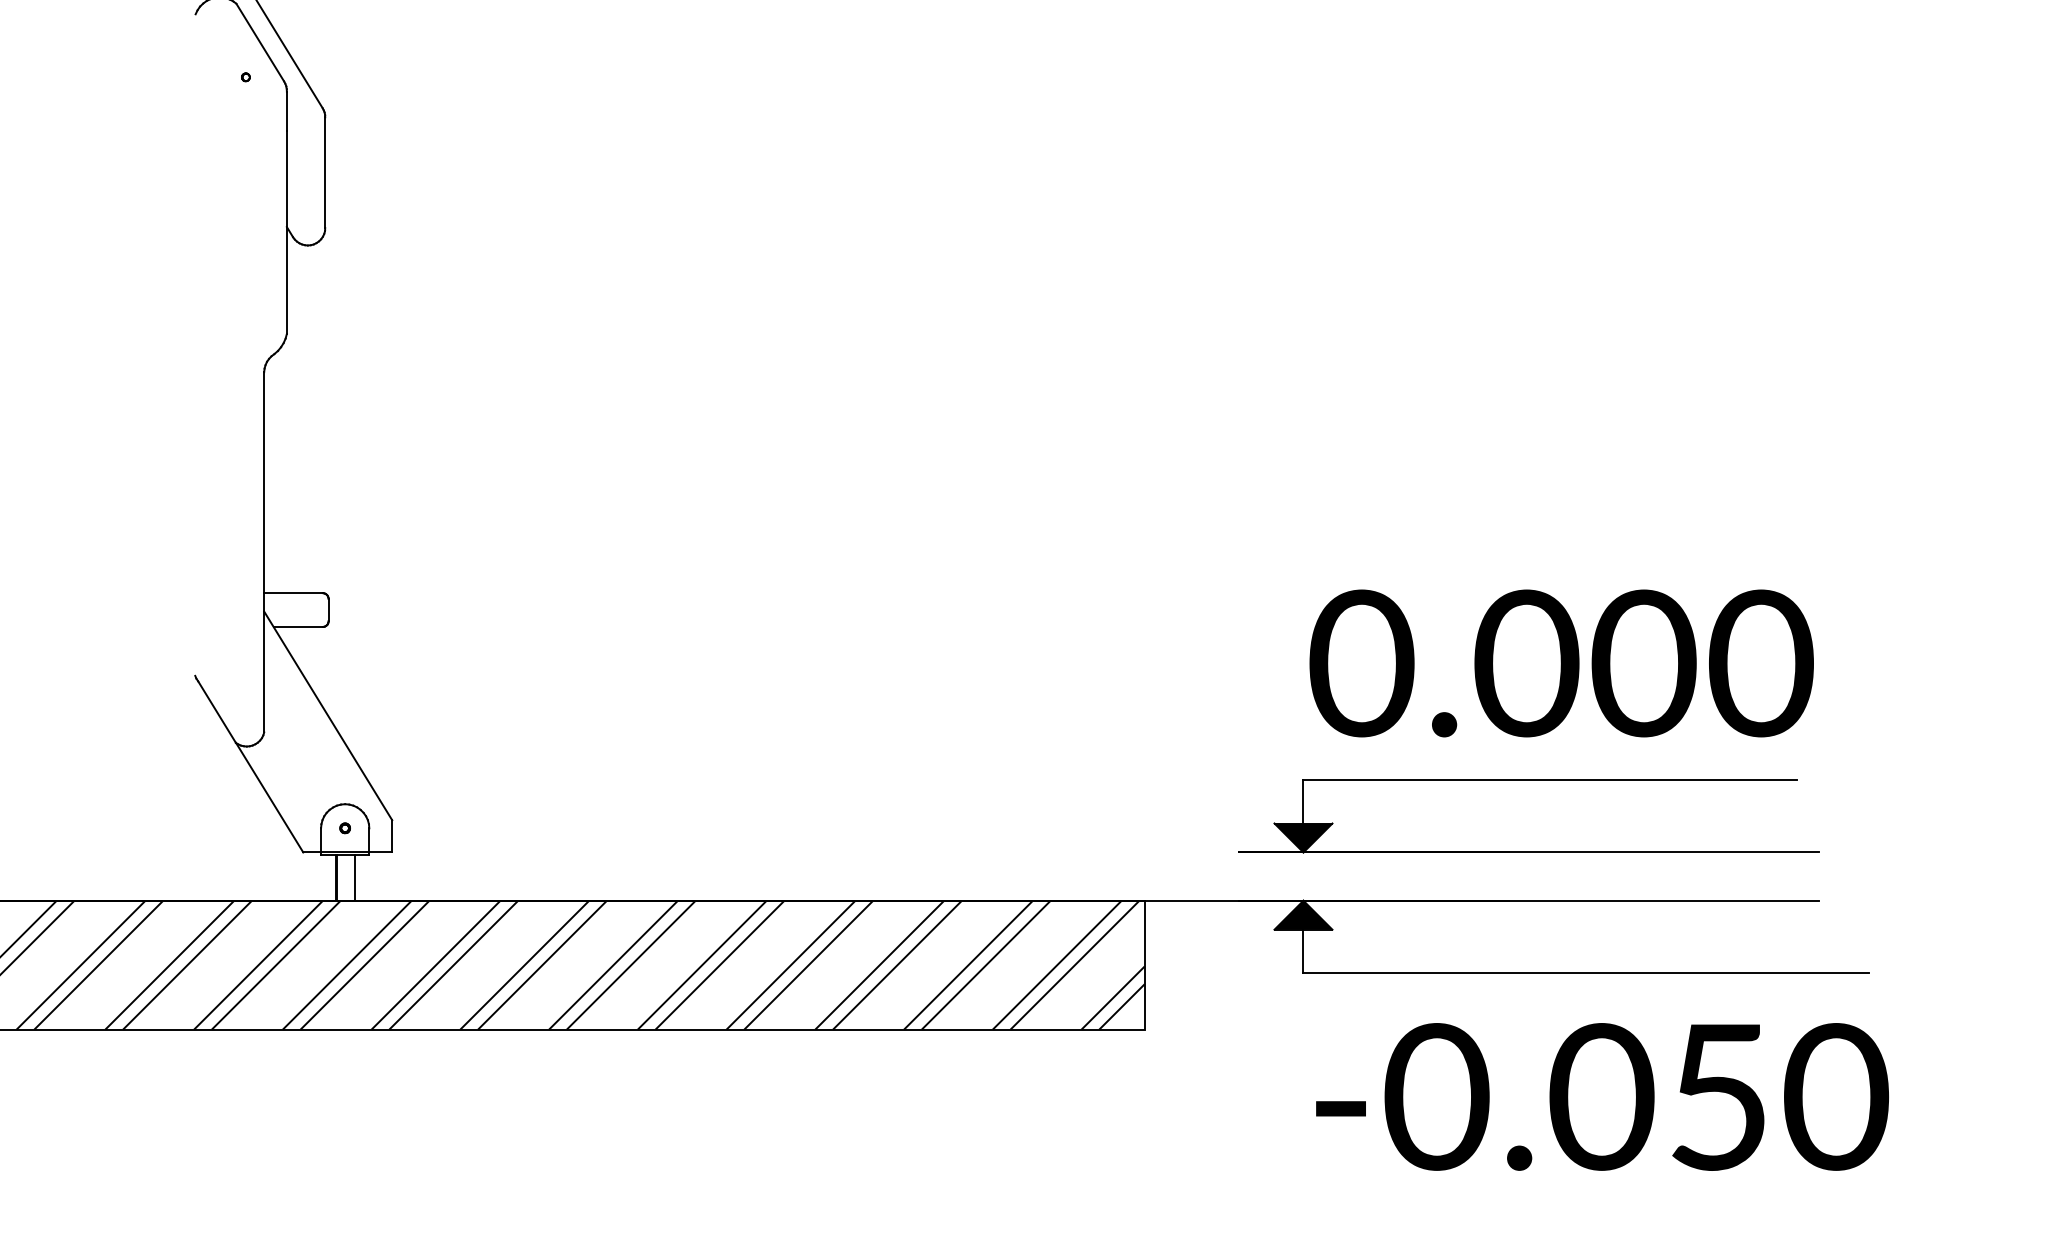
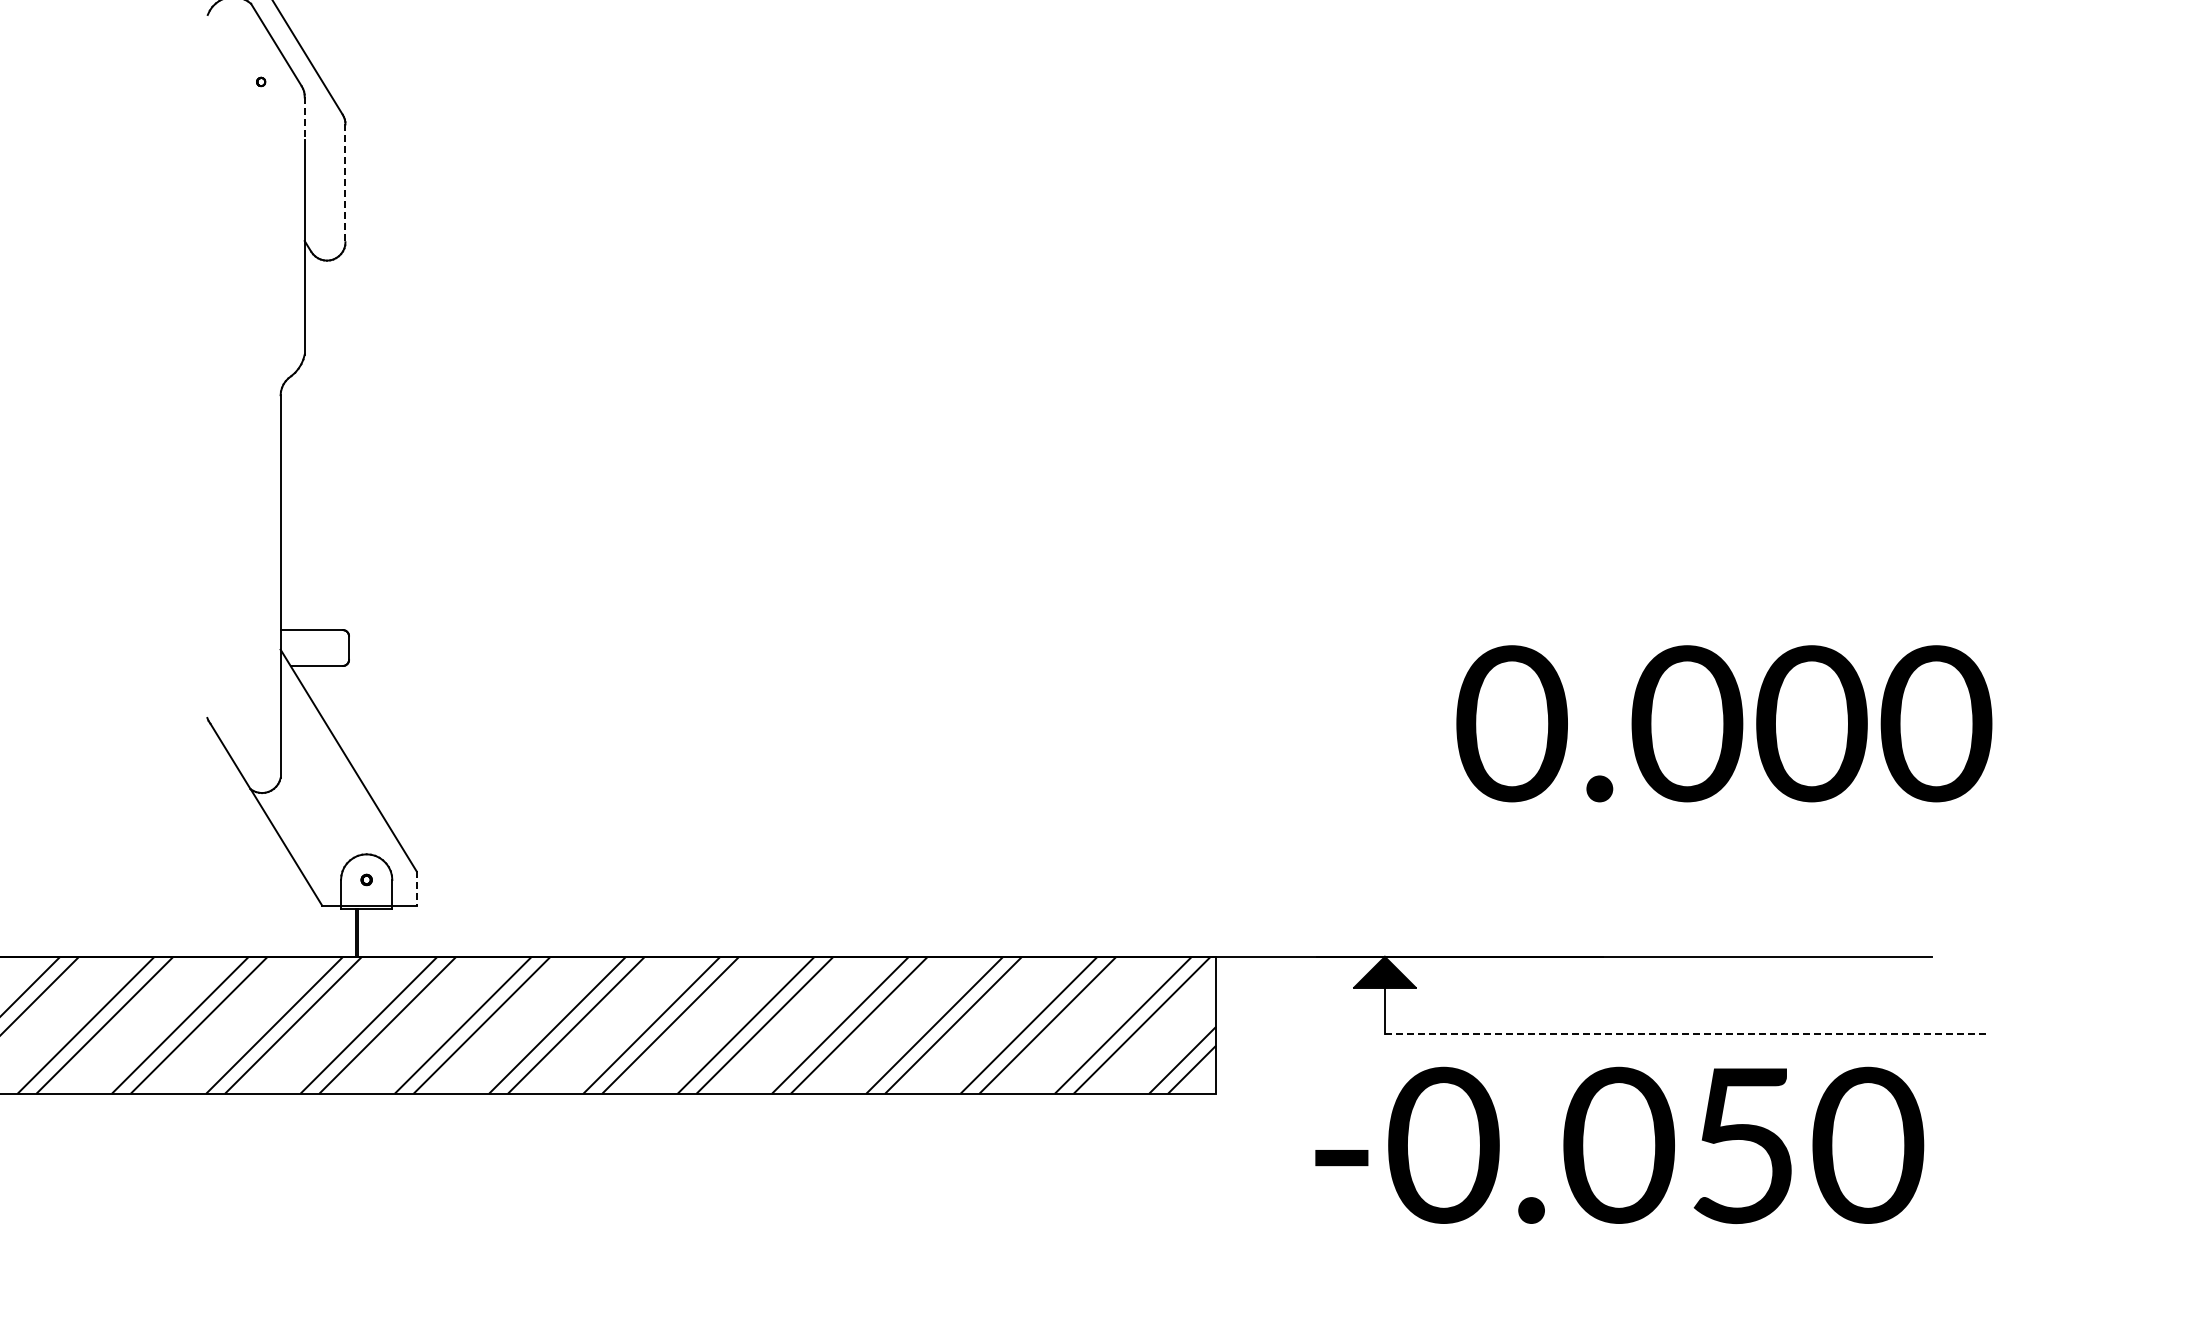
line: (286, 111) -> (304, 118), solid -> dashed
line: (325, 172) -> (345, 183), solid -> dashed
text: (1561, 663) -> (1724, 723), moved
part: (1528, 779) -> (1624, 828), removed
line: (392, 836) -> (416, 888), solid -> dashed
line: (354, 877) -> (376, 932), removed
line: (1586, 973) -> (1685, 1034), solid -> dashed
text: (1602, 1096) -> (1619, 1144), moved

